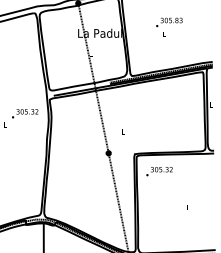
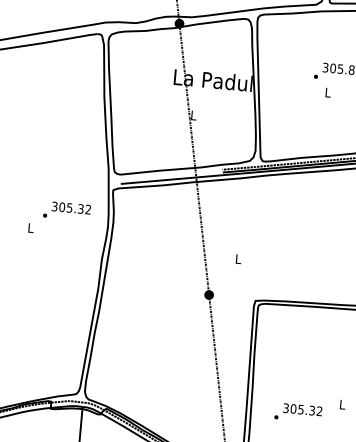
text: (159, 171) -> (298, 412), moved

